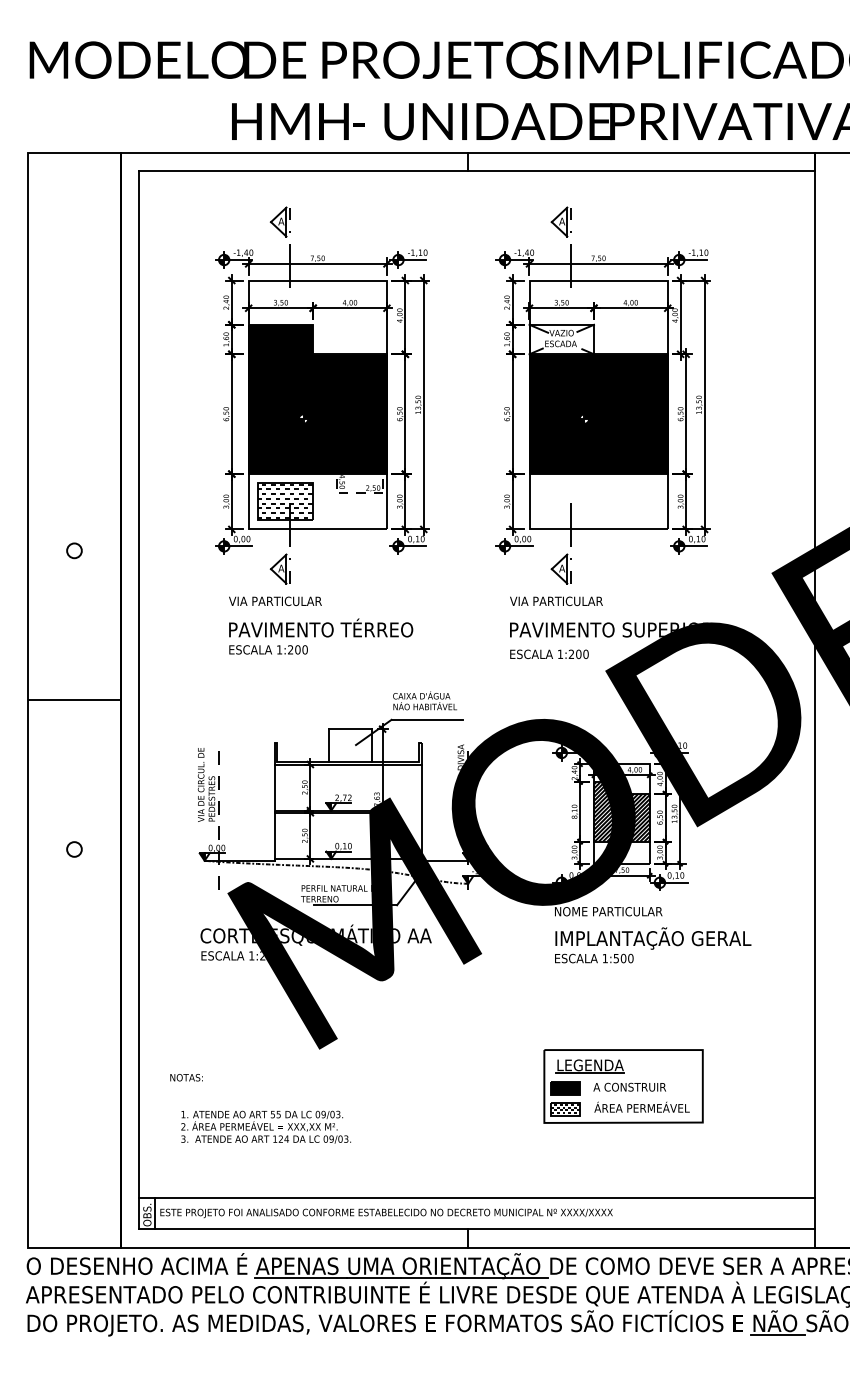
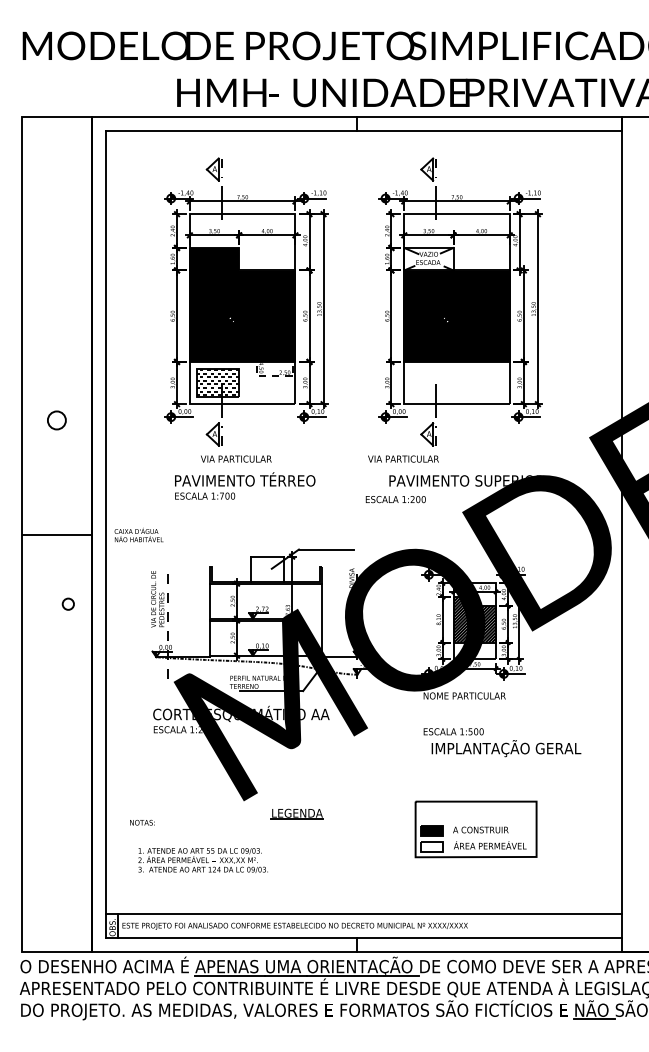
circle: (74, 550) -> (56, 420), size x1.6
text: (275, 601) -> (236, 459), moved
text: (556, 601) -> (403, 459), moved
text: (290, 649) -> (221, 495), 1:200 -> 1:700
text: (549, 654) -> (395, 499), moved
text: (424, 700) -> (138, 534), moved
circle: (74, 849) -> (68, 604), moved
text: (653, 938) -> (506, 748), moved
part: (589, 1066) -> (296, 814), moved
hatch: (565, 1108) -> (431, 846), removed

